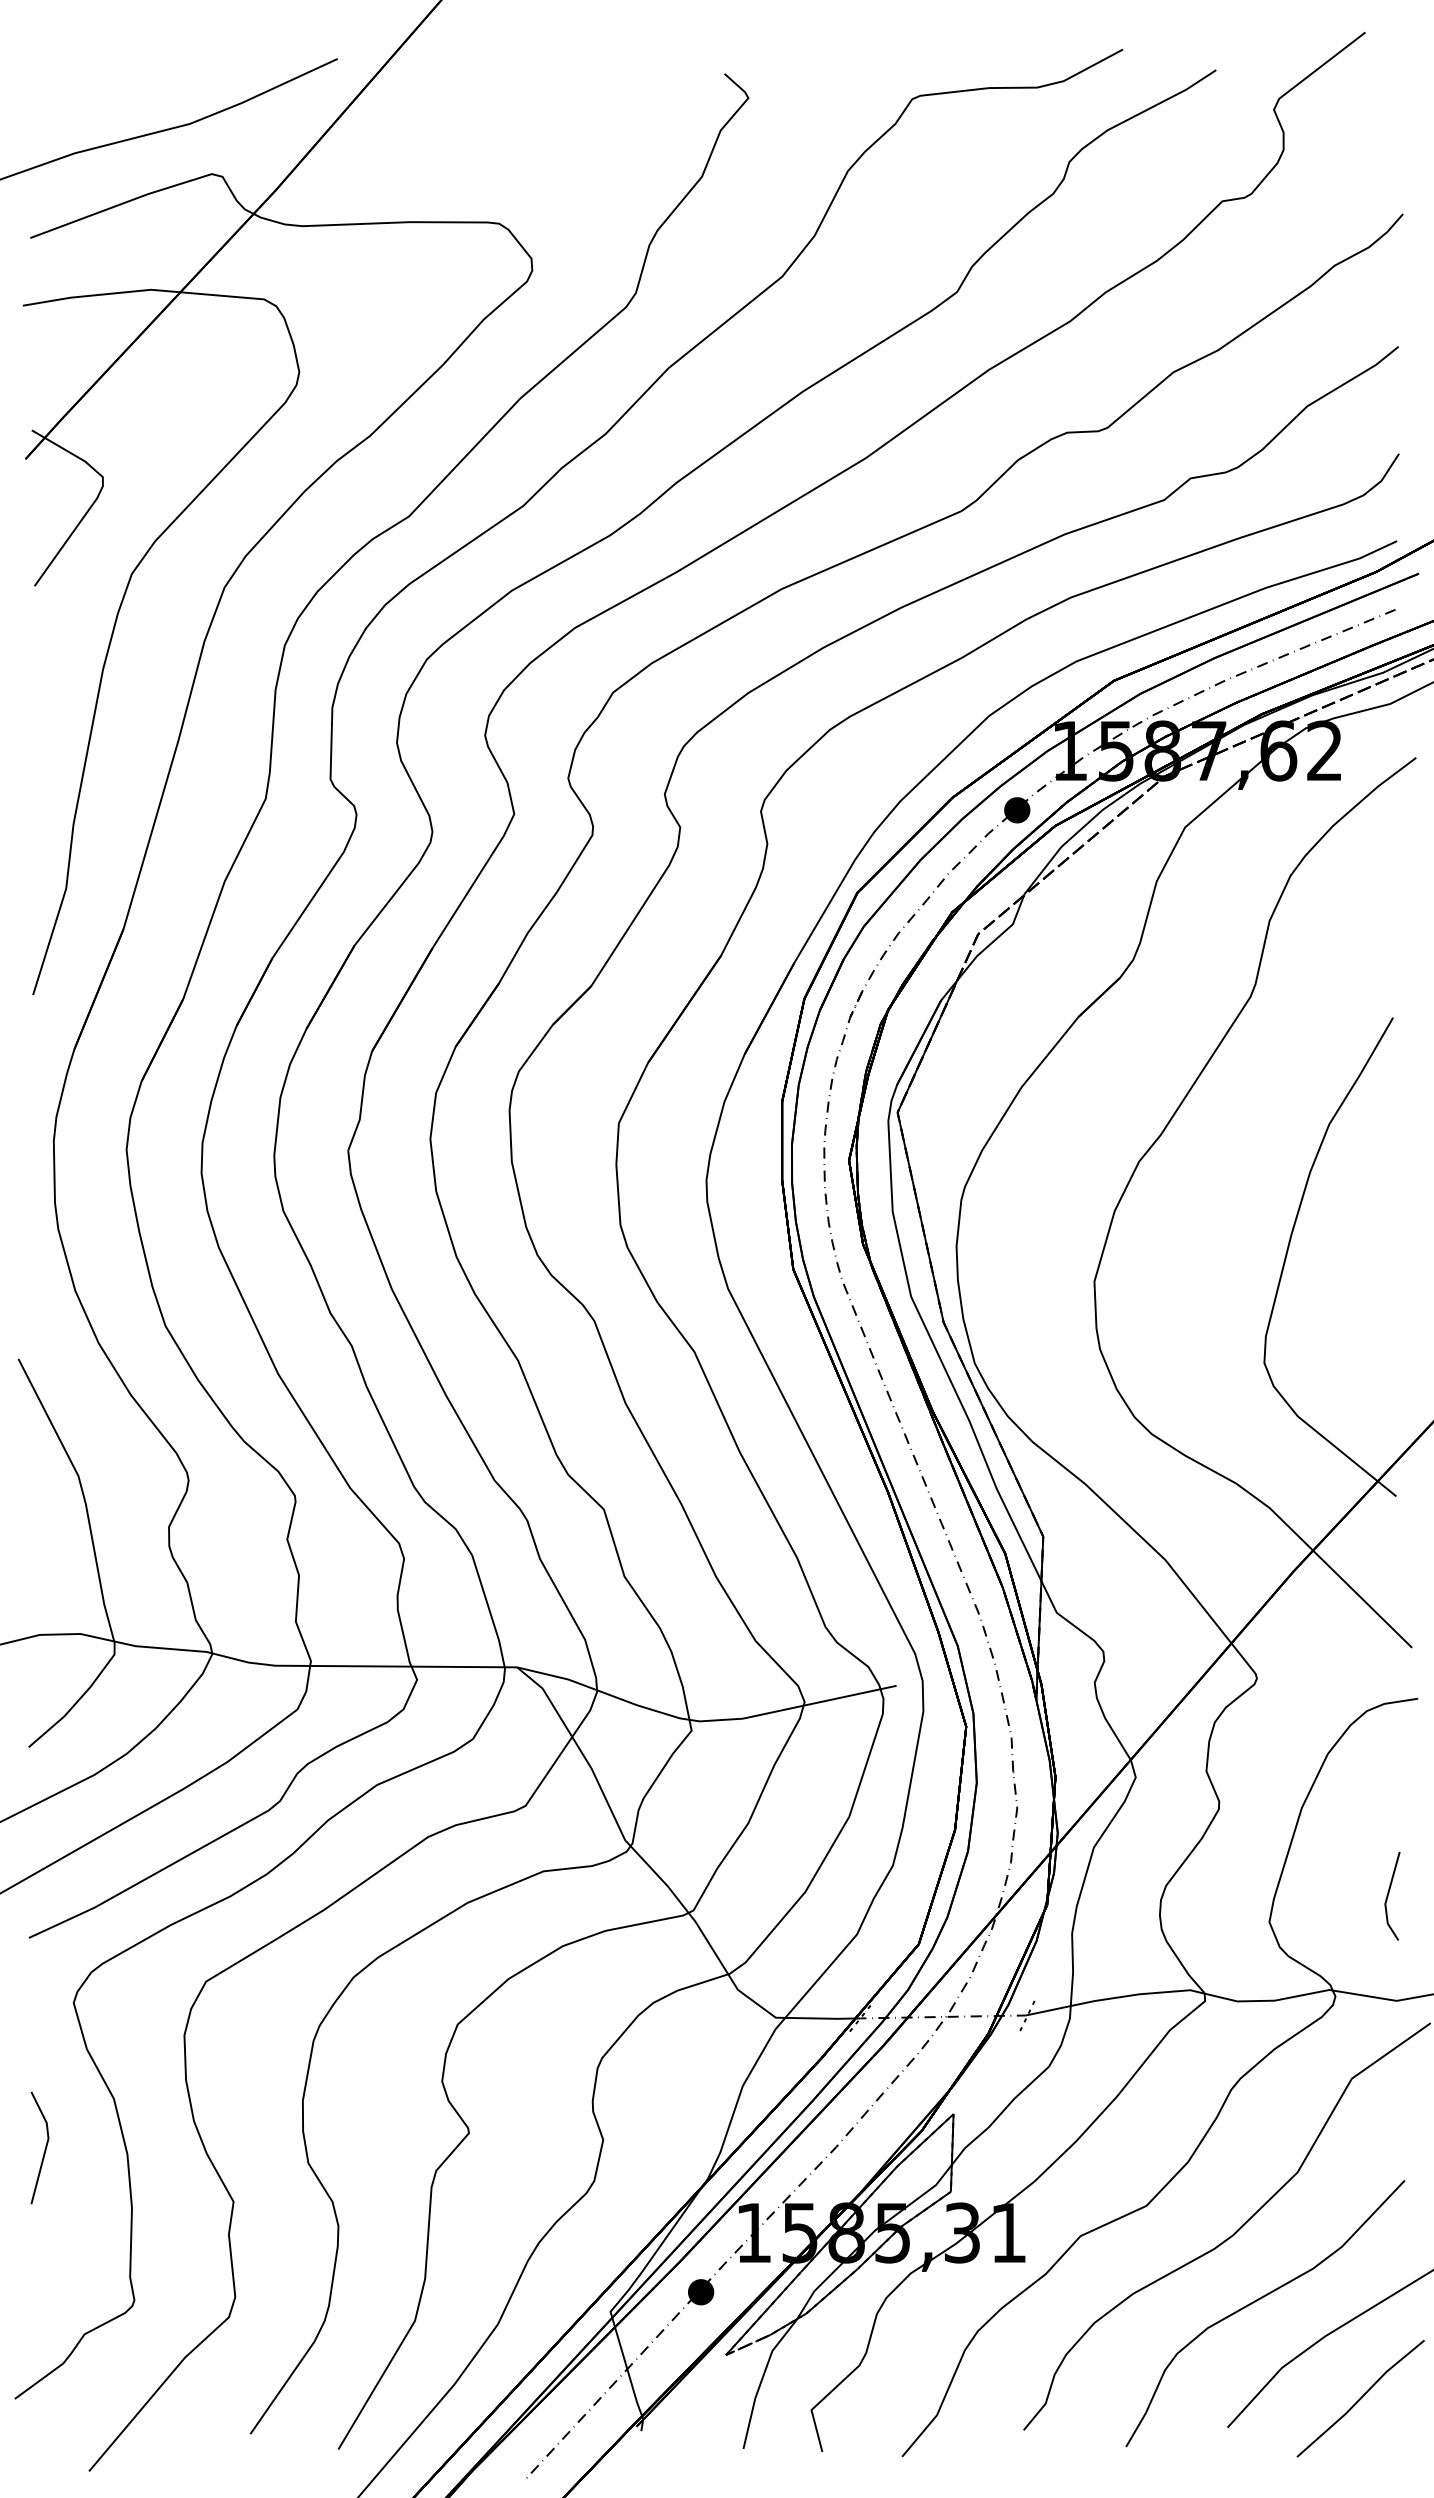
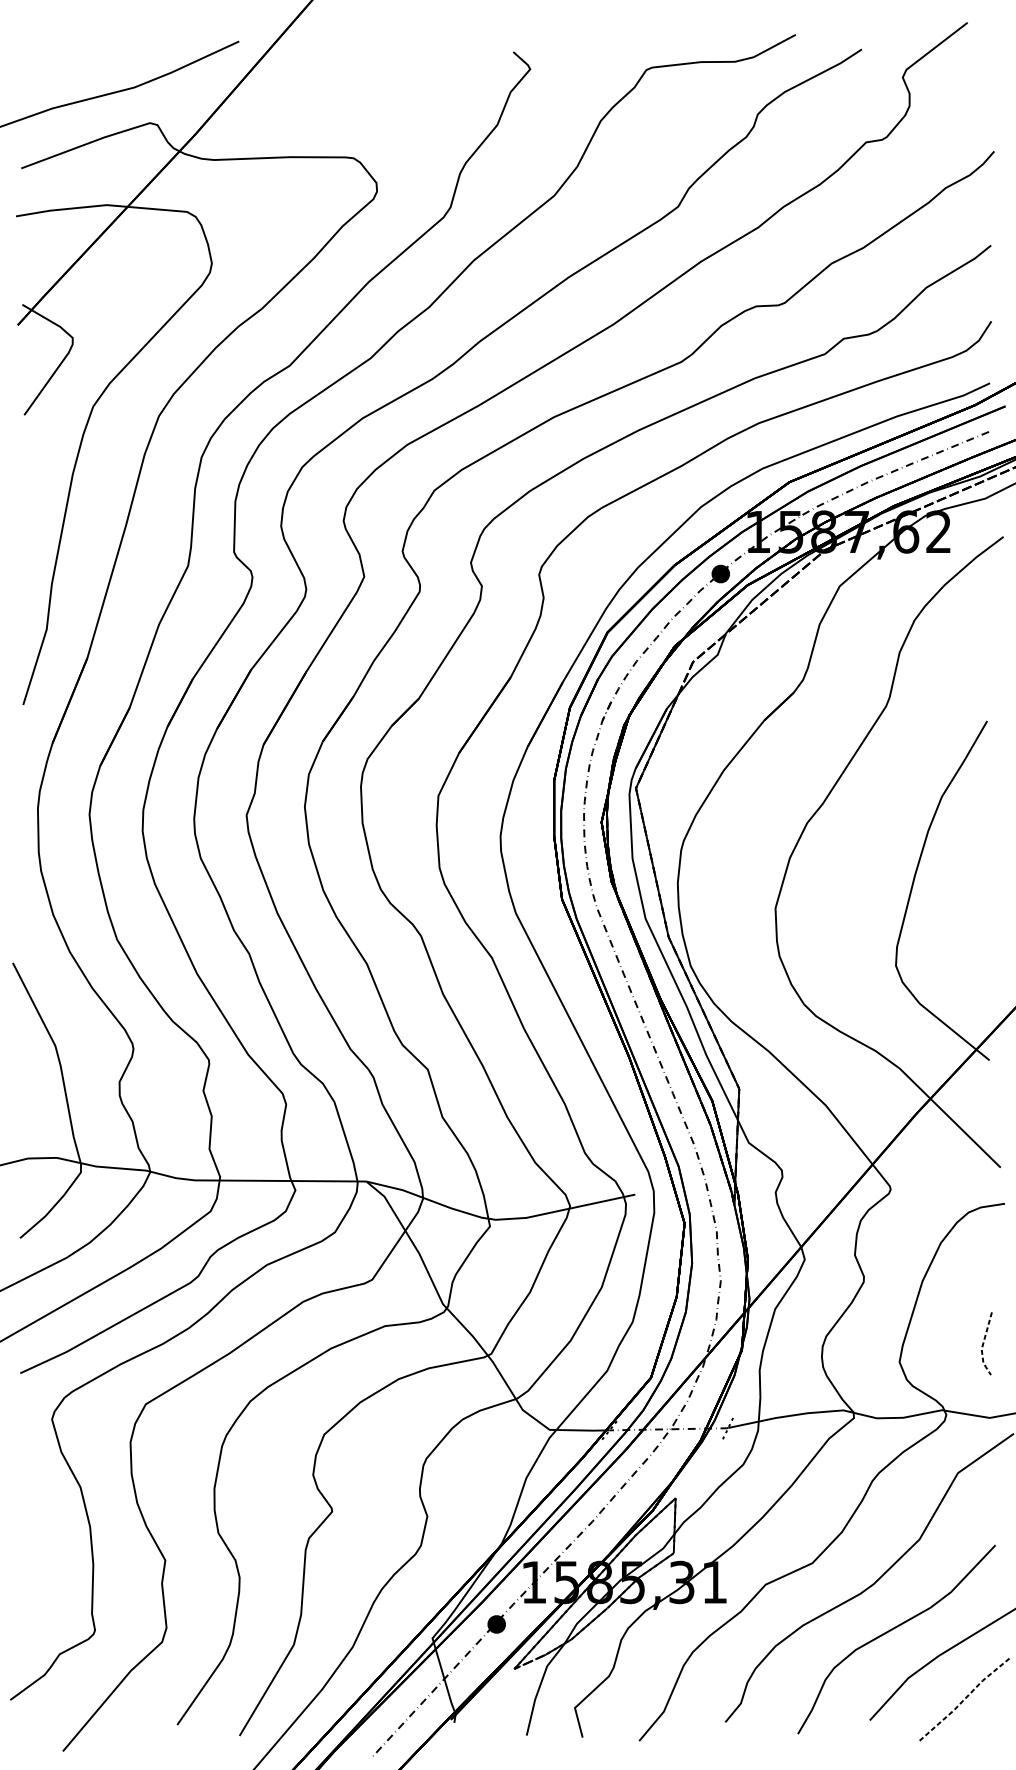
line: (1386, 1898) -> (982, 1345), solid -> dashed
line: (44, 2149) -> (31, 1523), removed
line: (1360, 2398) -> (964, 1699), solid -> dashed

